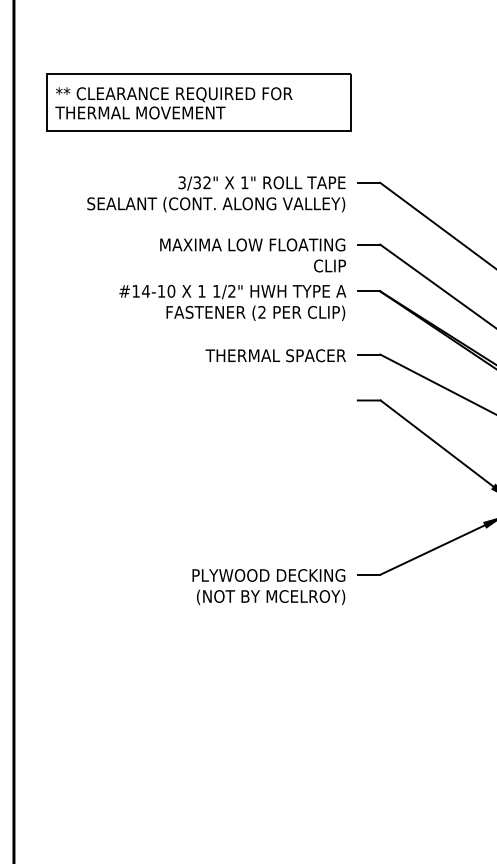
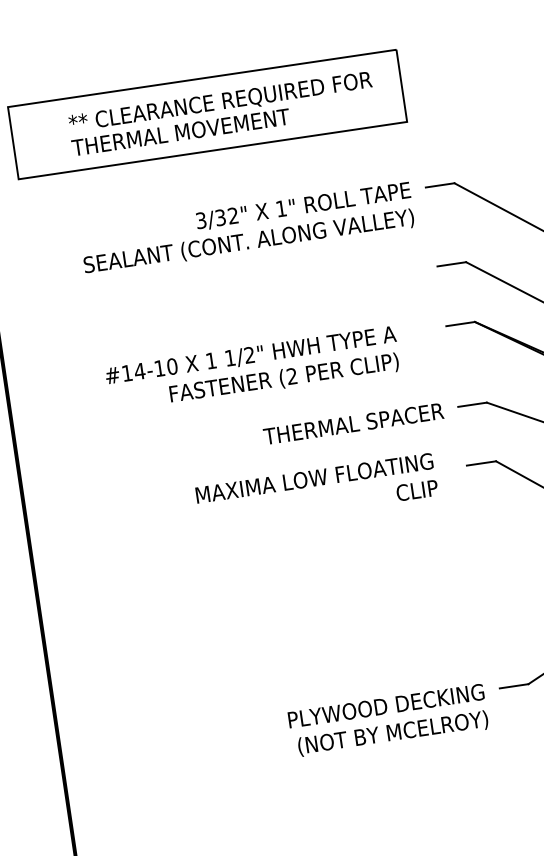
text: (173, 103) -> (221, 114), moved
text: (252, 255) -> (316, 491), moved
text: (232, 302) -> (252, 369), moved

